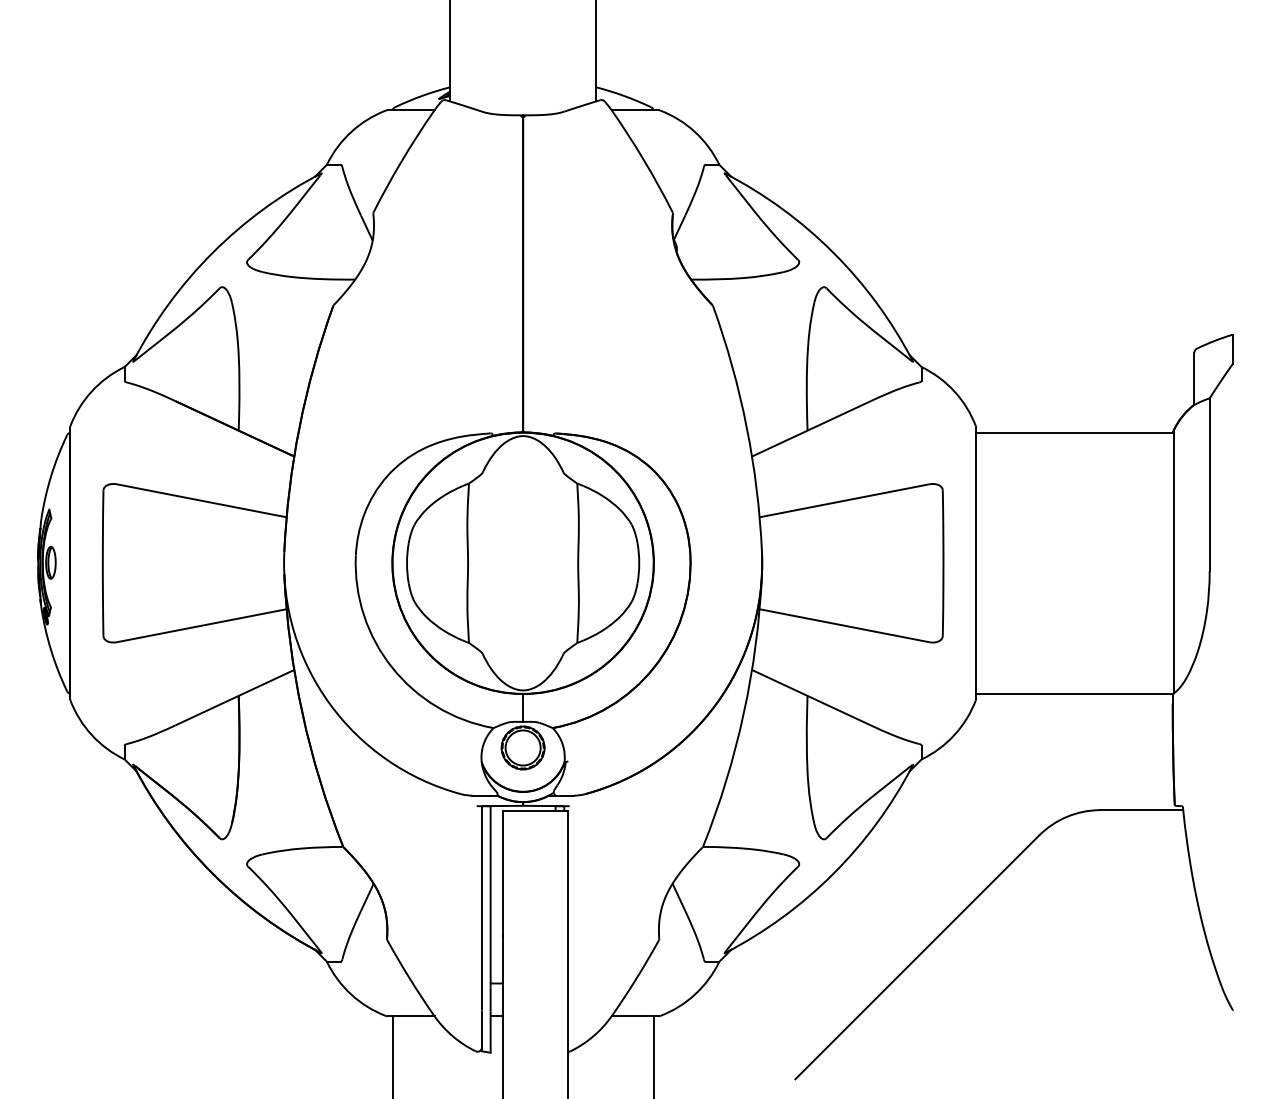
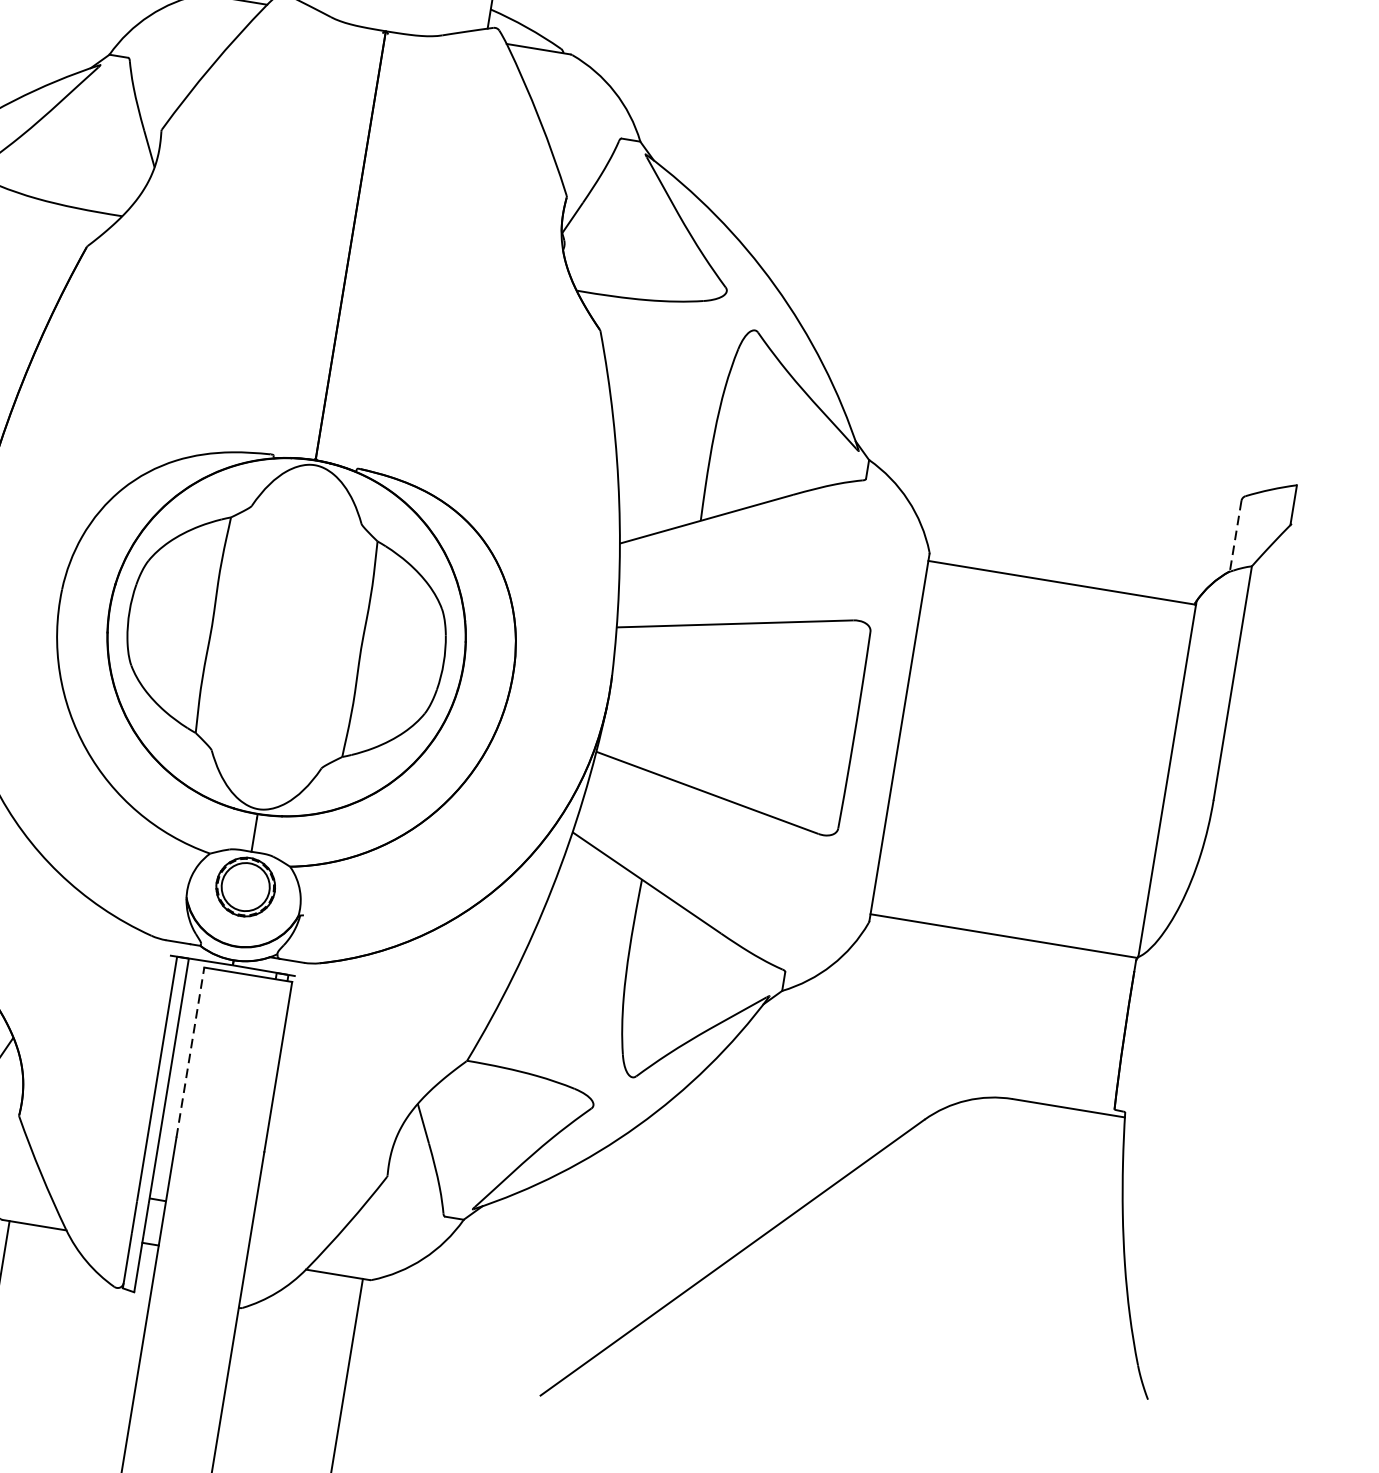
line: (1194, 378) -> (1235, 535), solid -> dashed
line: (502, 873) -> (190, 1052), solid -> dashed

